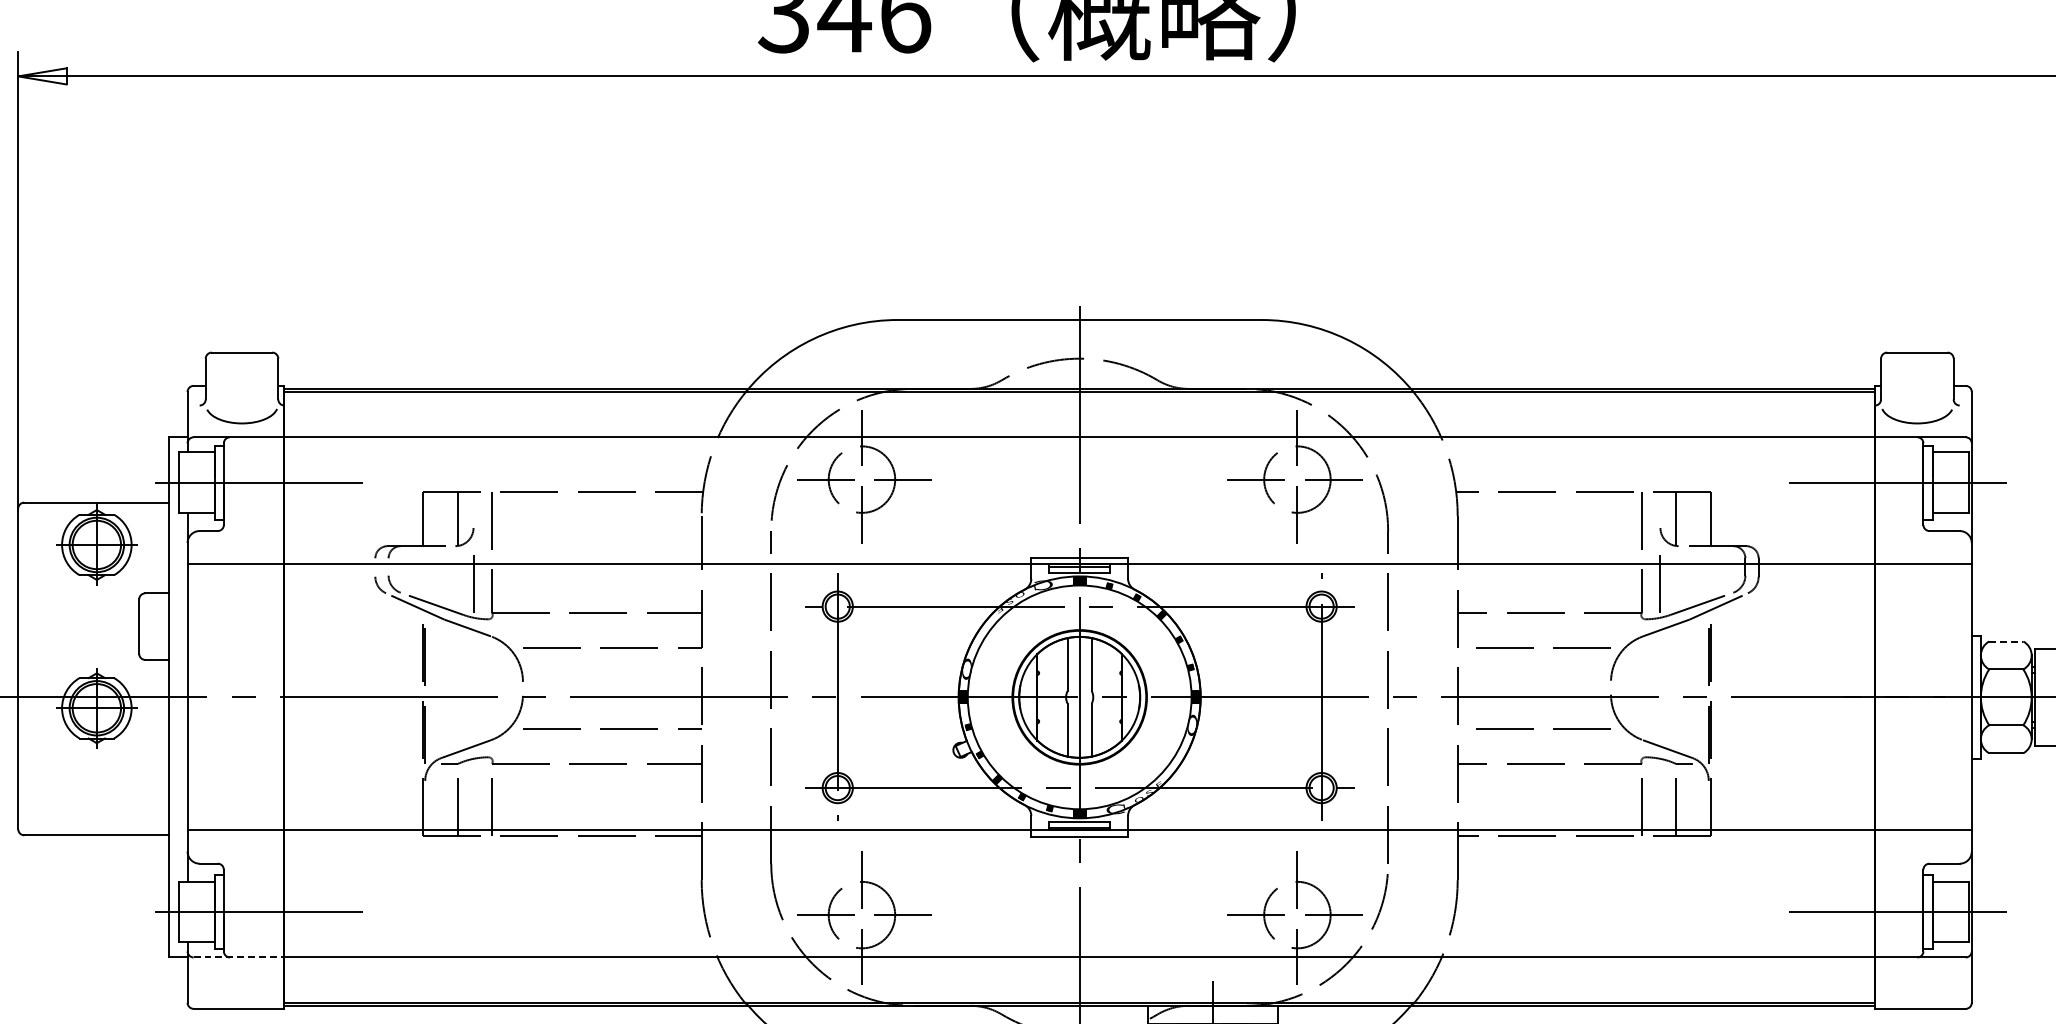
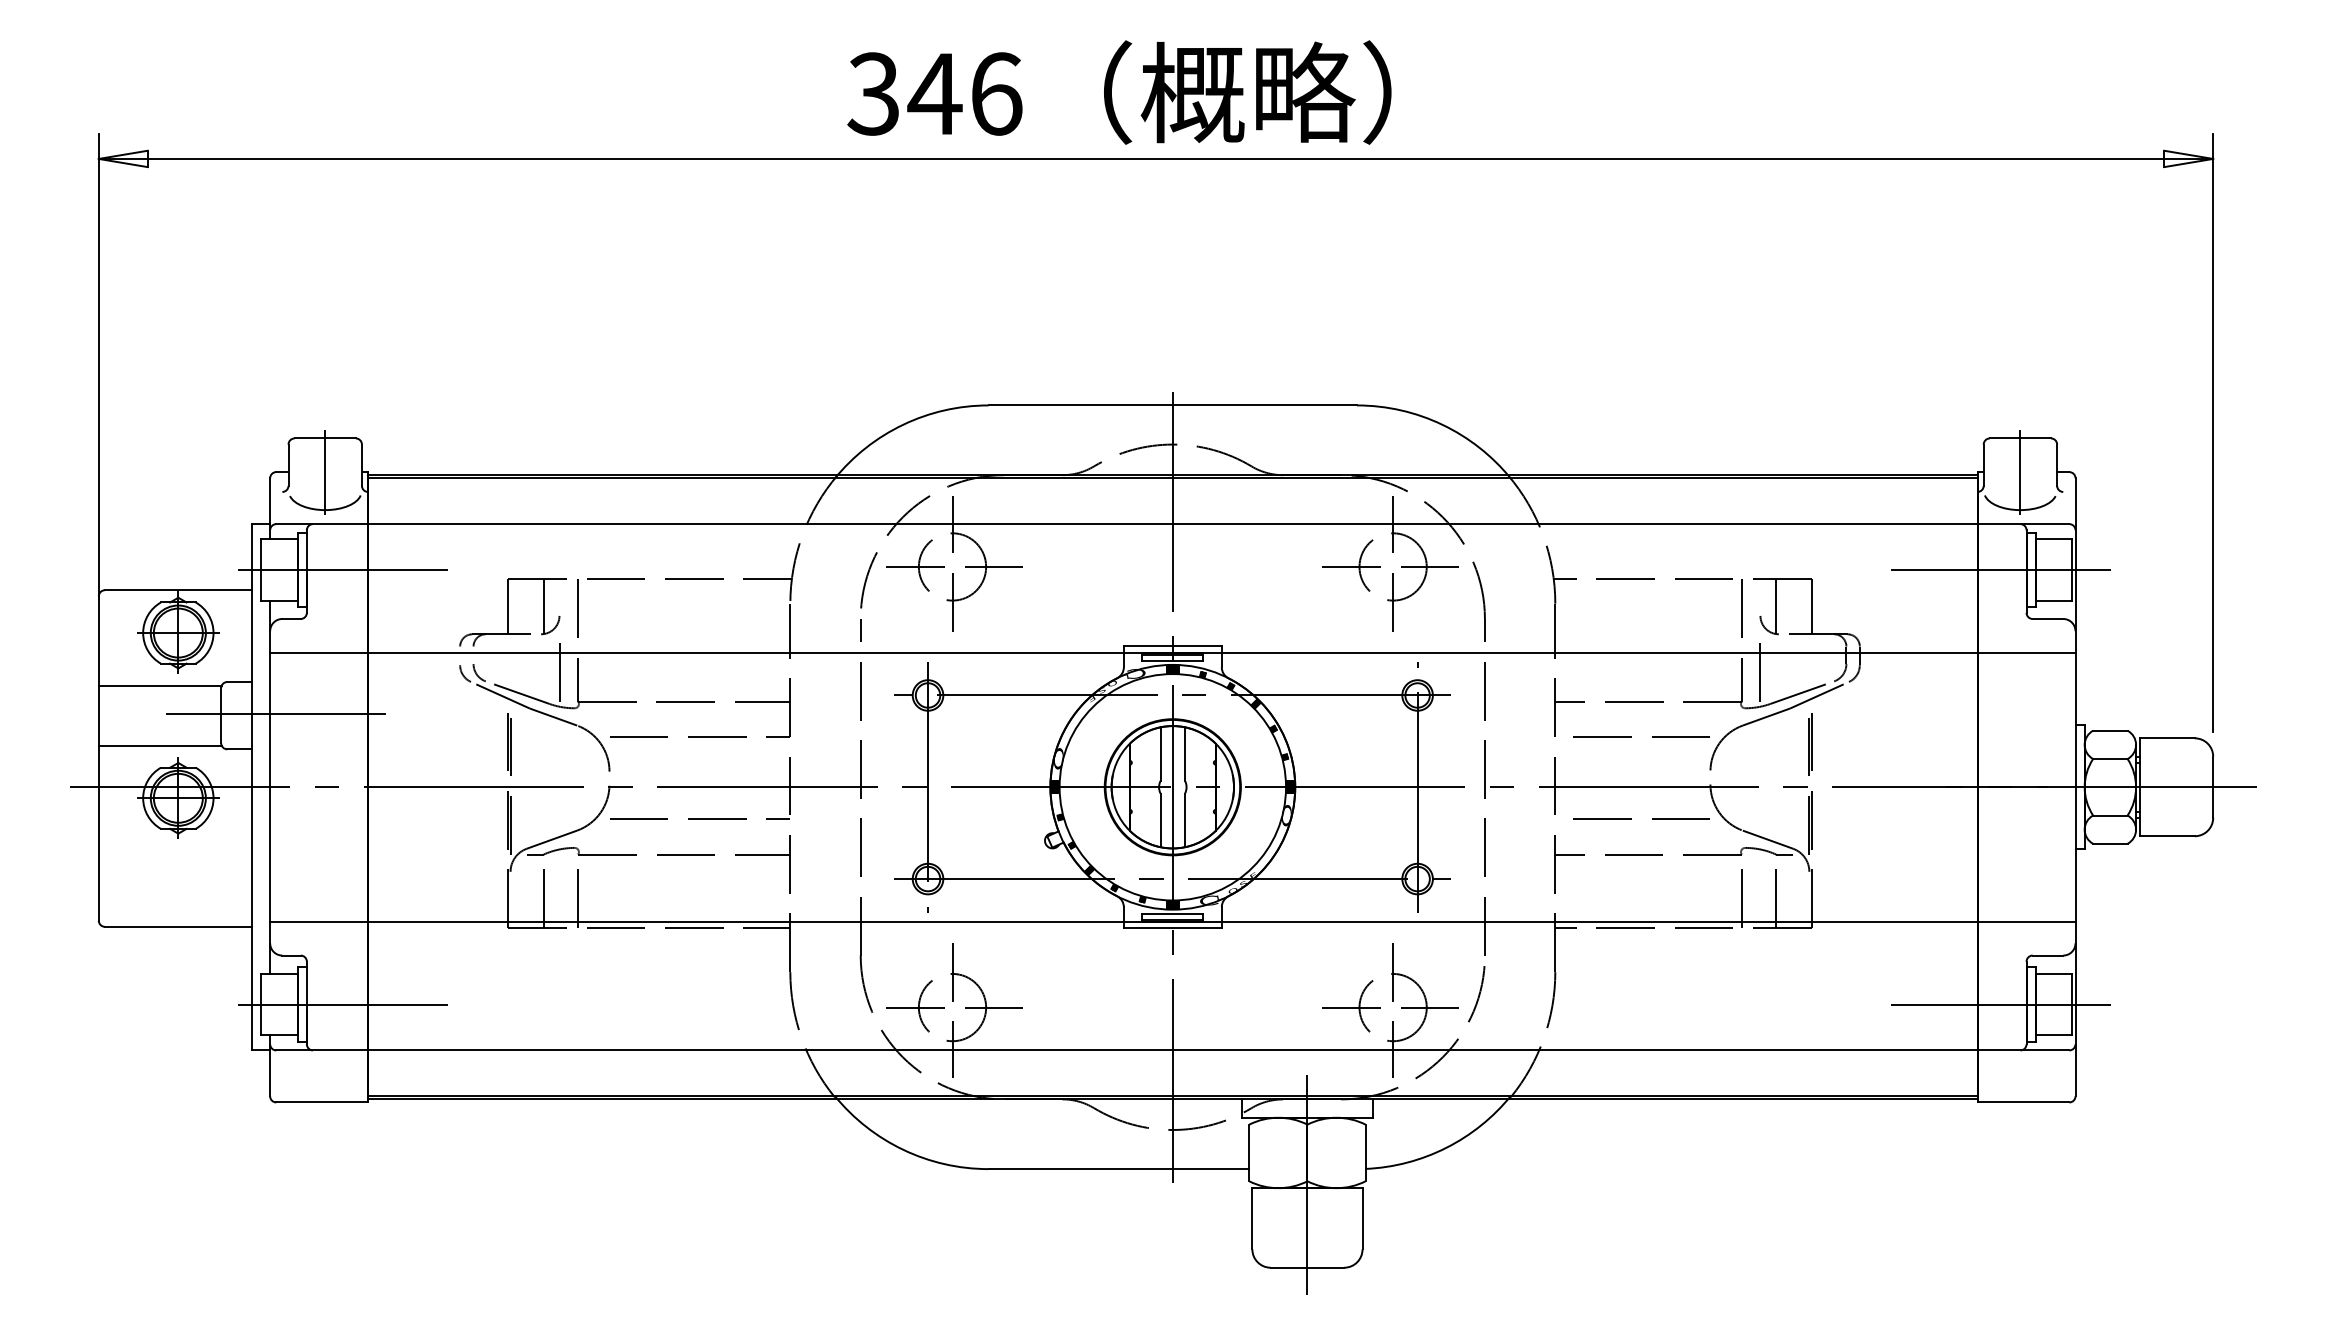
line: (242, 386) -> (325, 472), added
line: (1917, 386) -> (2020, 472), added
line: (78, 596) -> (159, 685), added
line: (199, 624) -> (282, 713), added
line: (2006, 641) -> (2110, 730), dashed -> solid
line: (78, 656) -> (159, 745), added
line: (239, 957) -> (322, 1050), dashed -> solid

